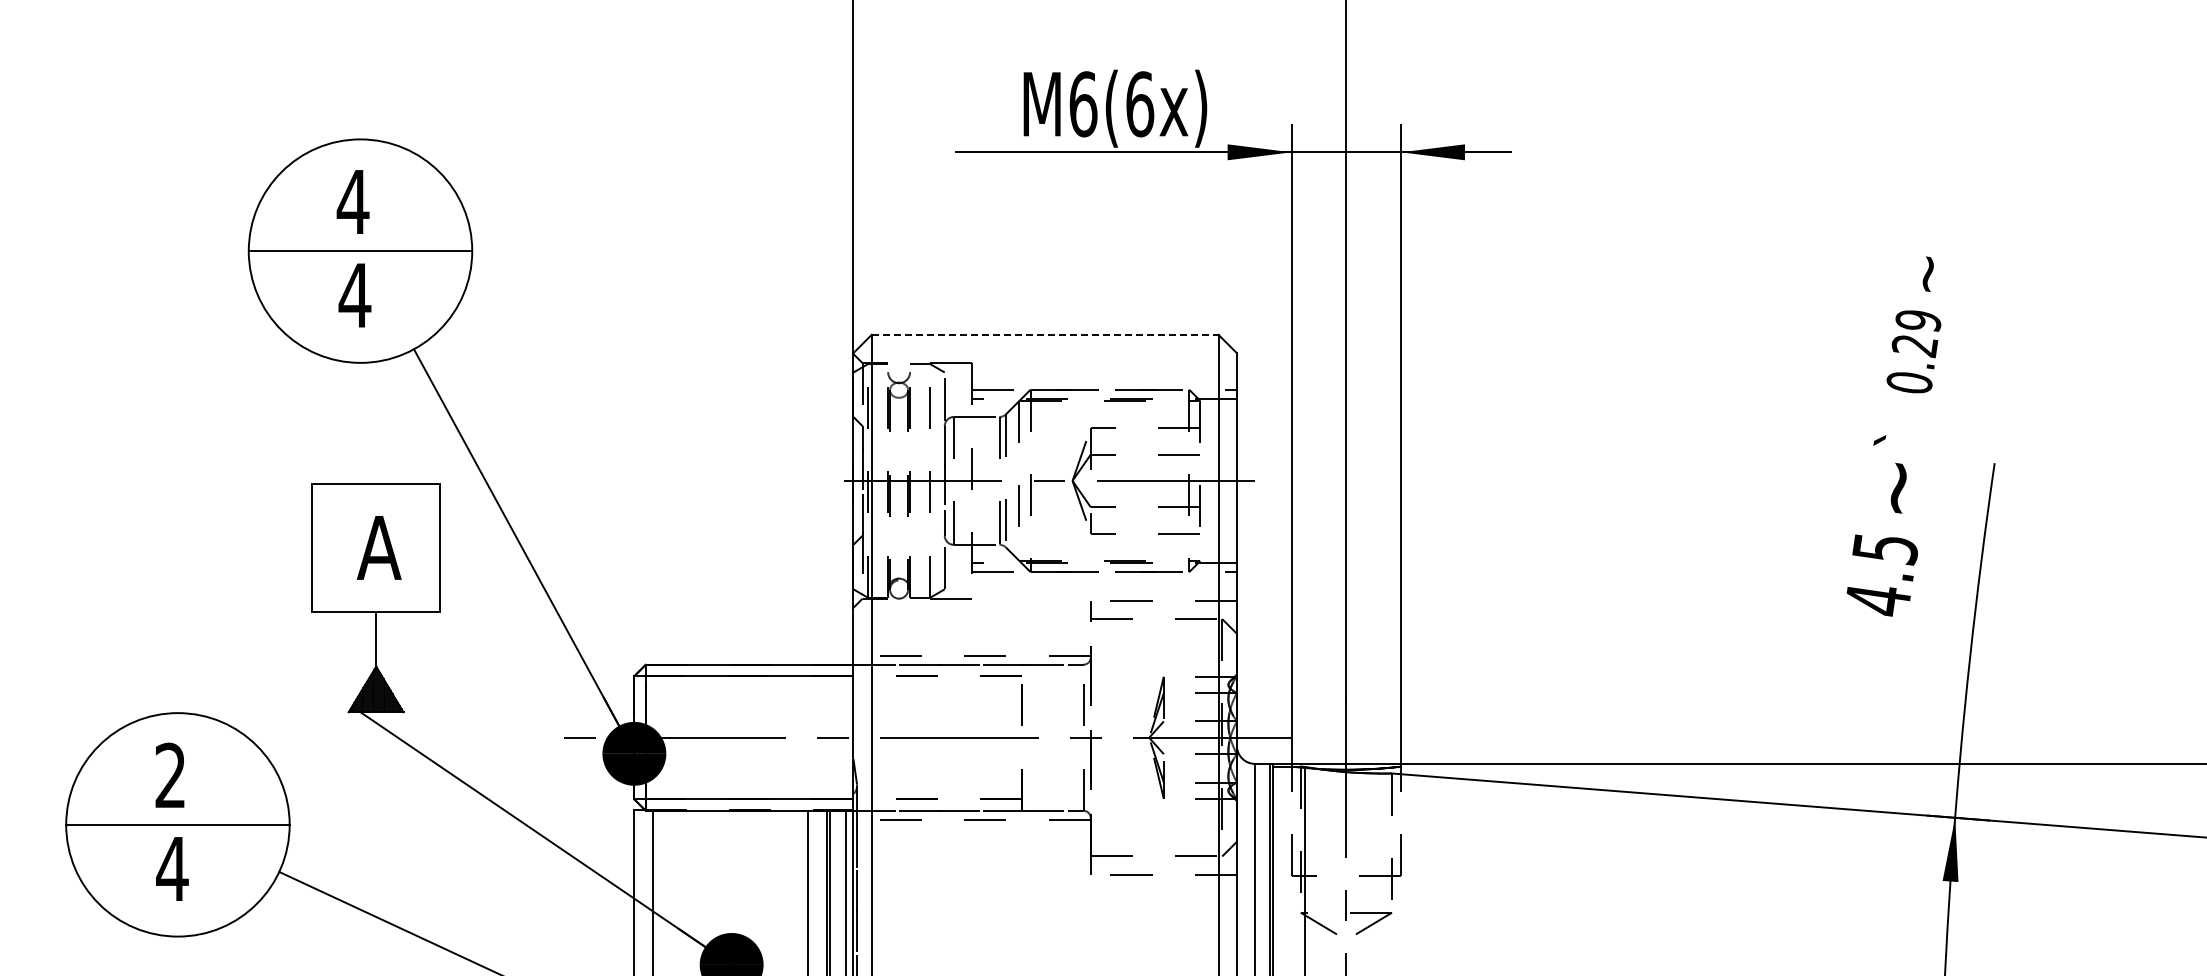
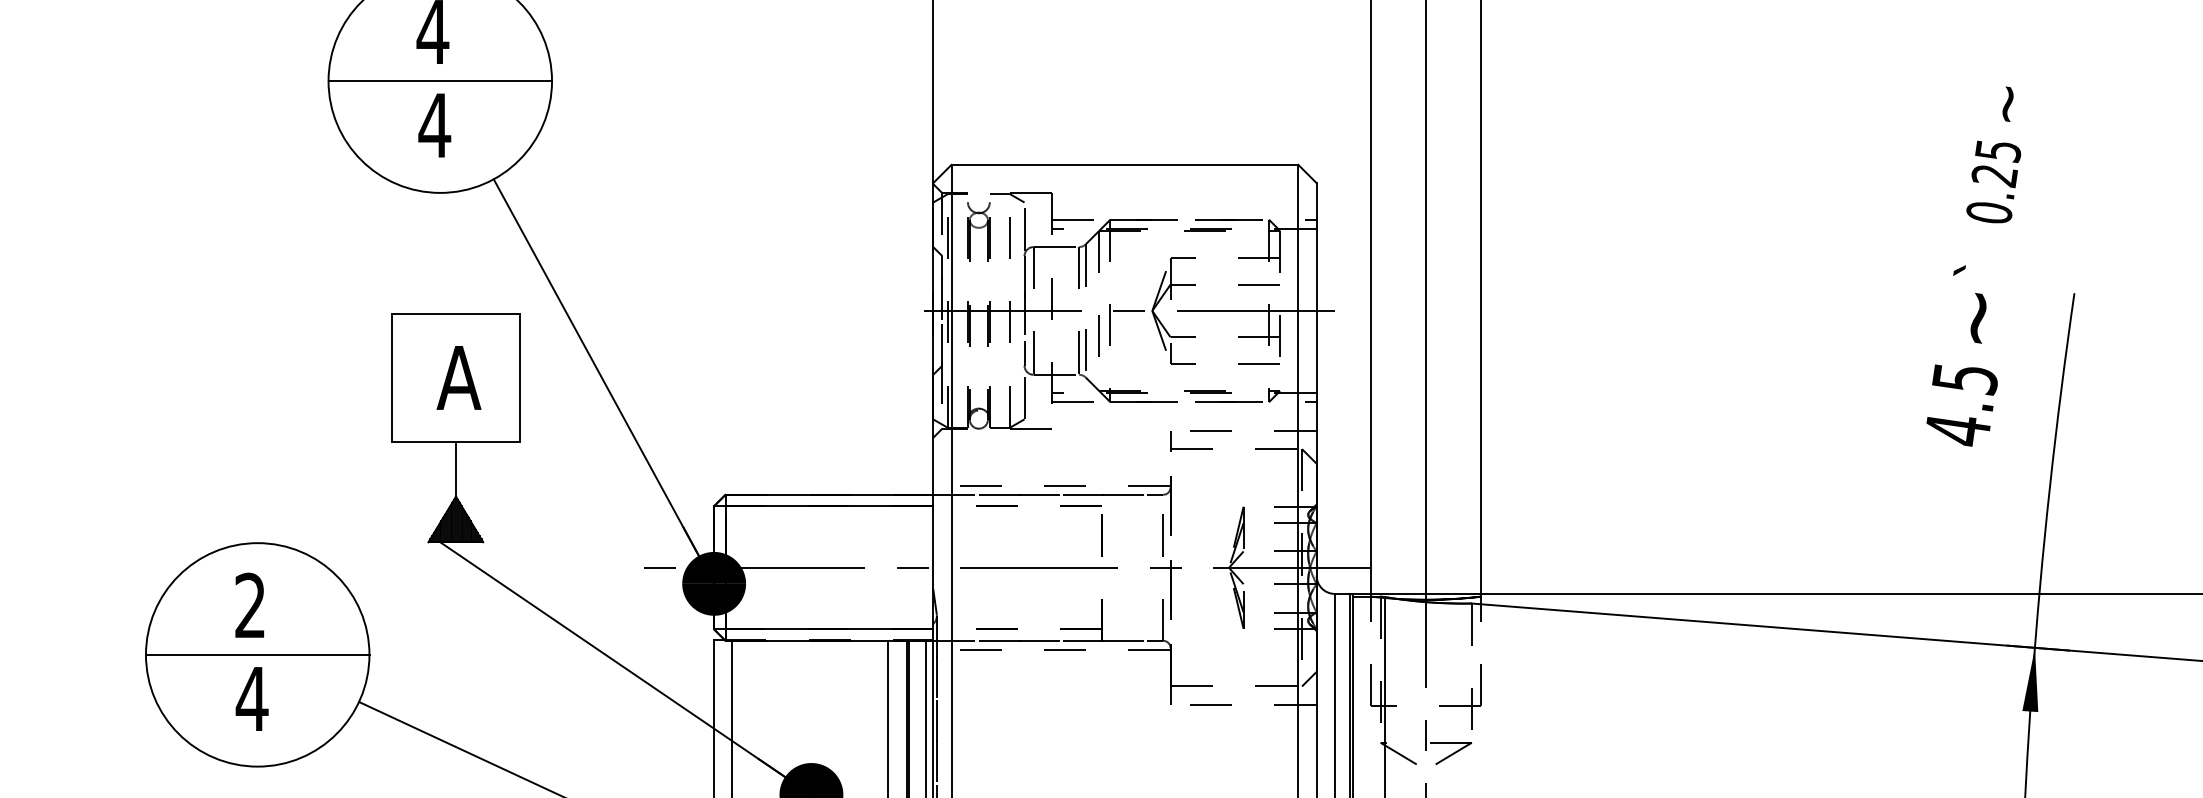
text: (1918, 321) -> (1998, 151), 0.29 -> 0.25
line: (1045, 334) -> (1125, 164), dashed -> solid

